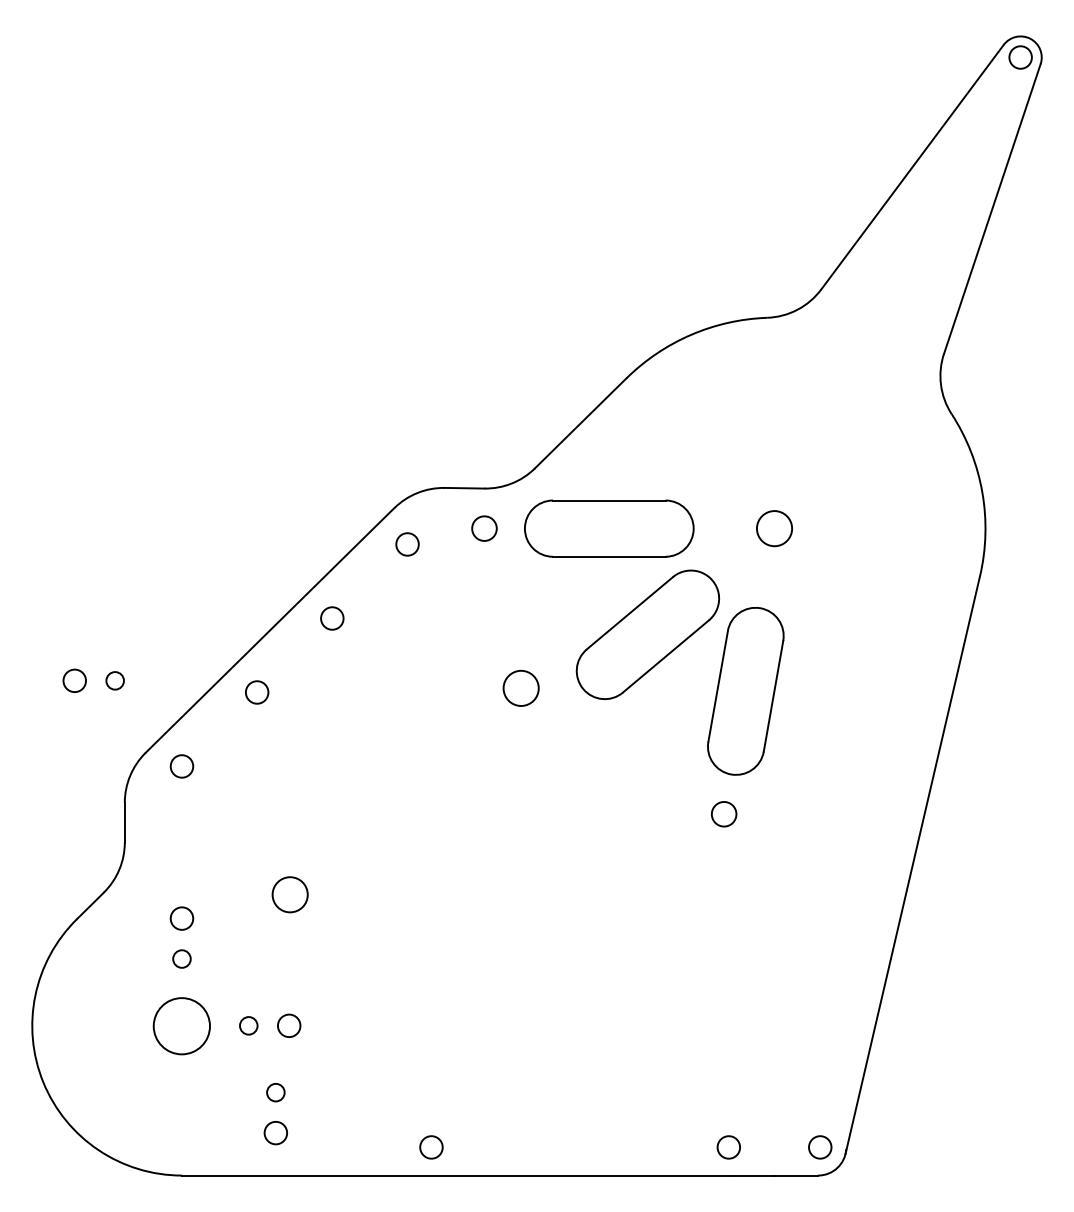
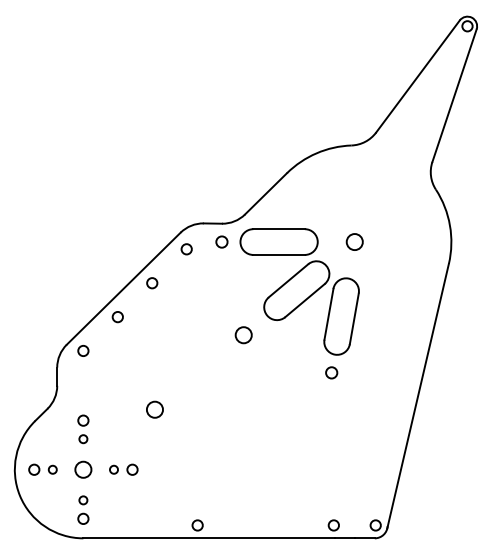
part: (92, 680) -> (42, 469), moved
circle: (520, 688) -> (243, 335), moved
circle: (289, 894) -> (154, 409), moved
circle: (182, 1025) -> (83, 469), size x0.62
part: (276, 1112) -> (83, 509), moved

